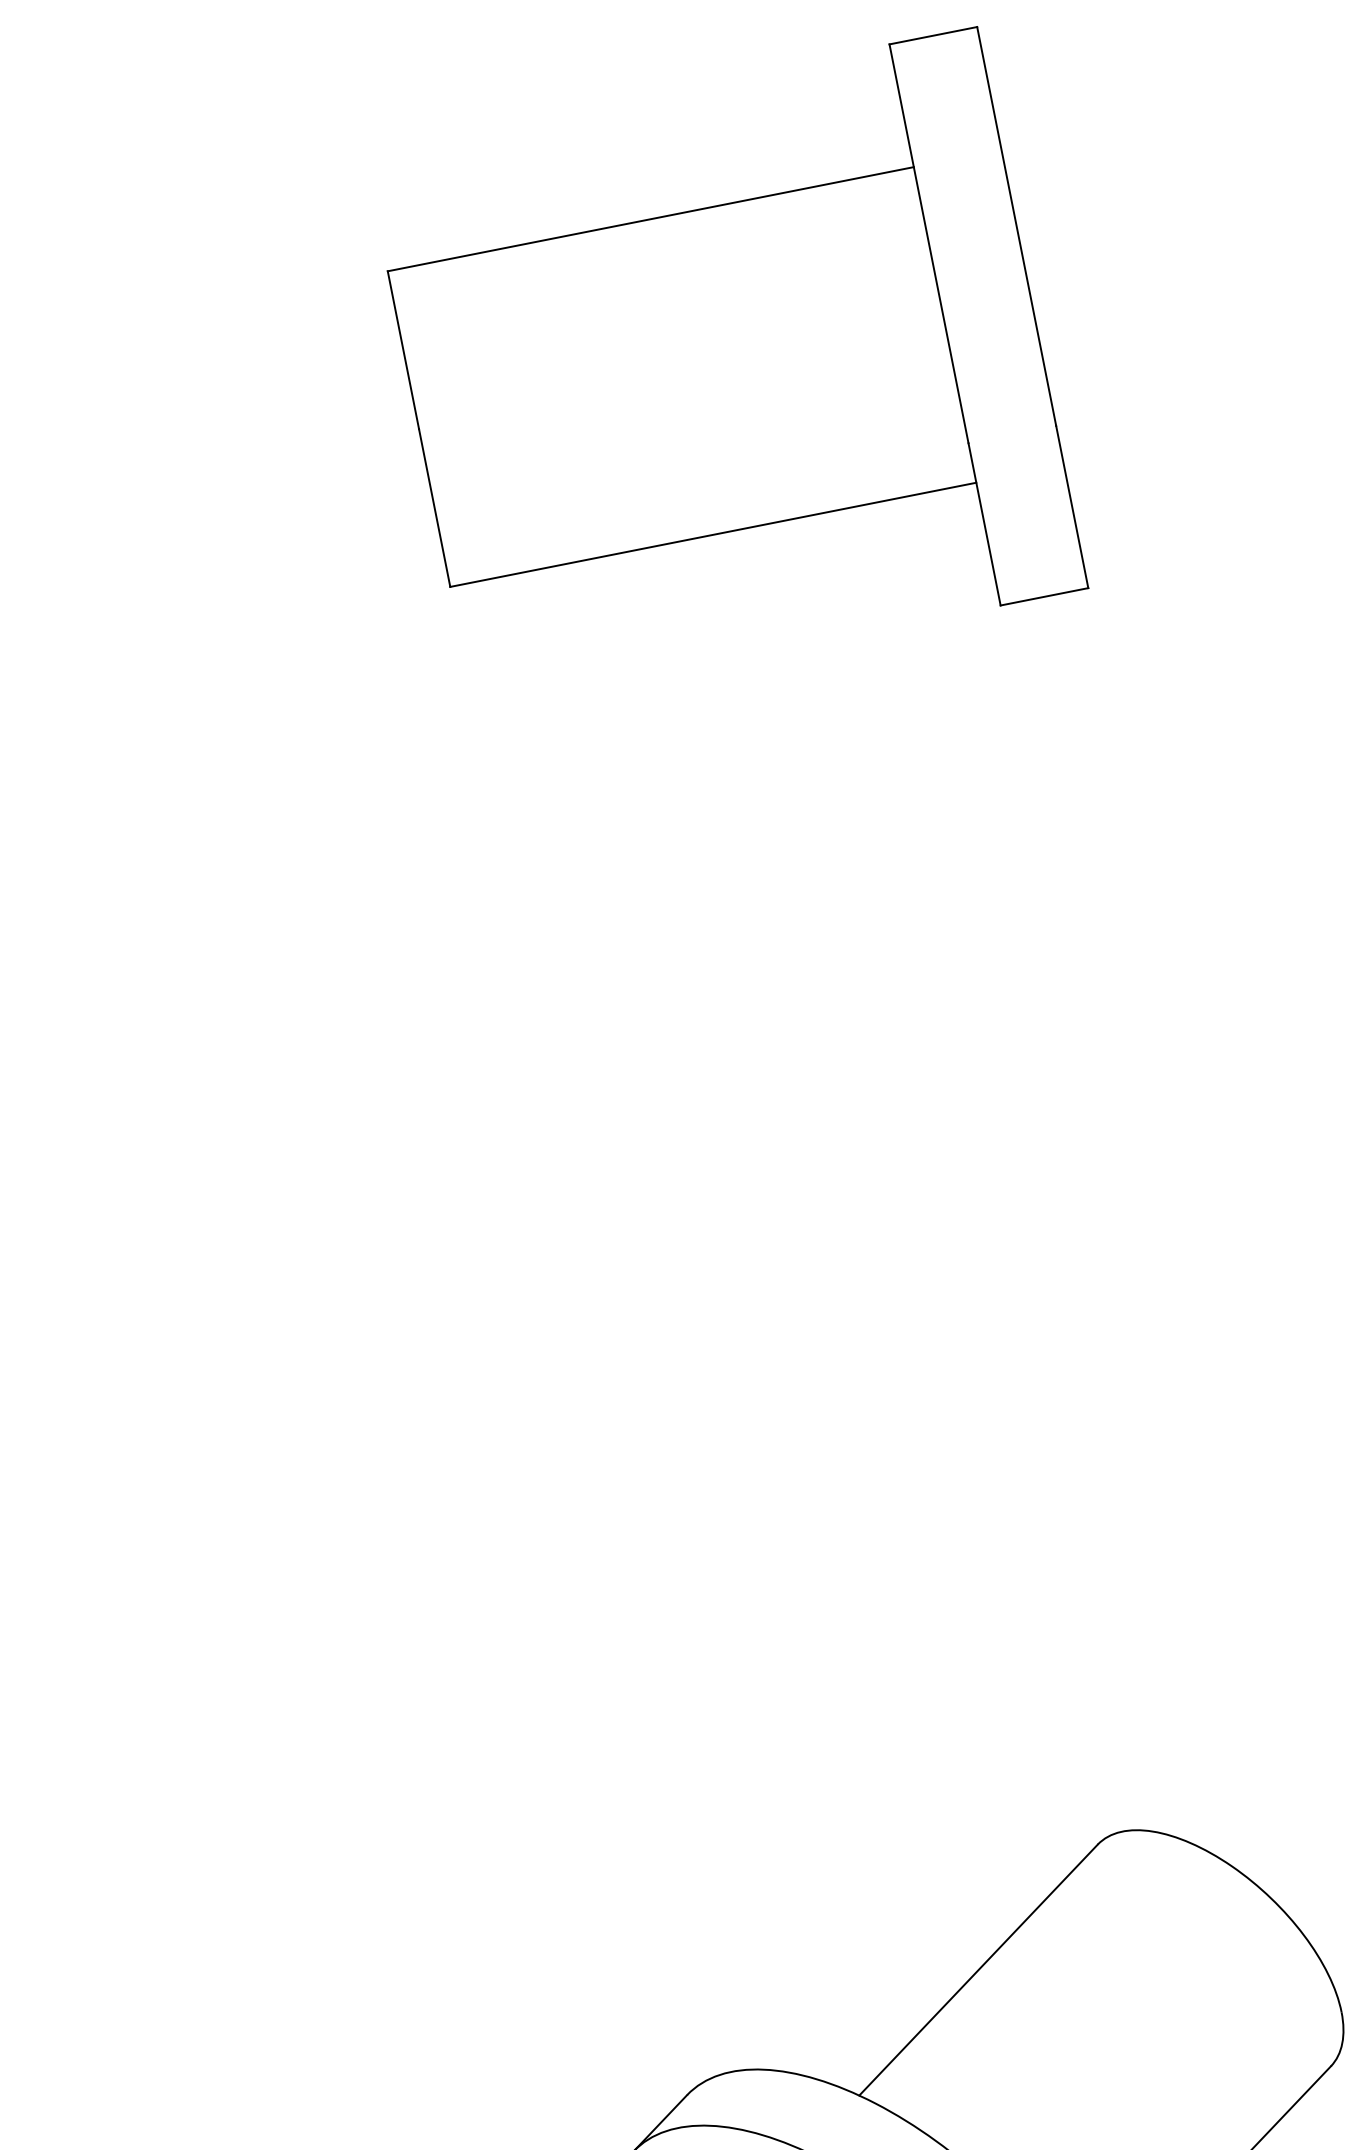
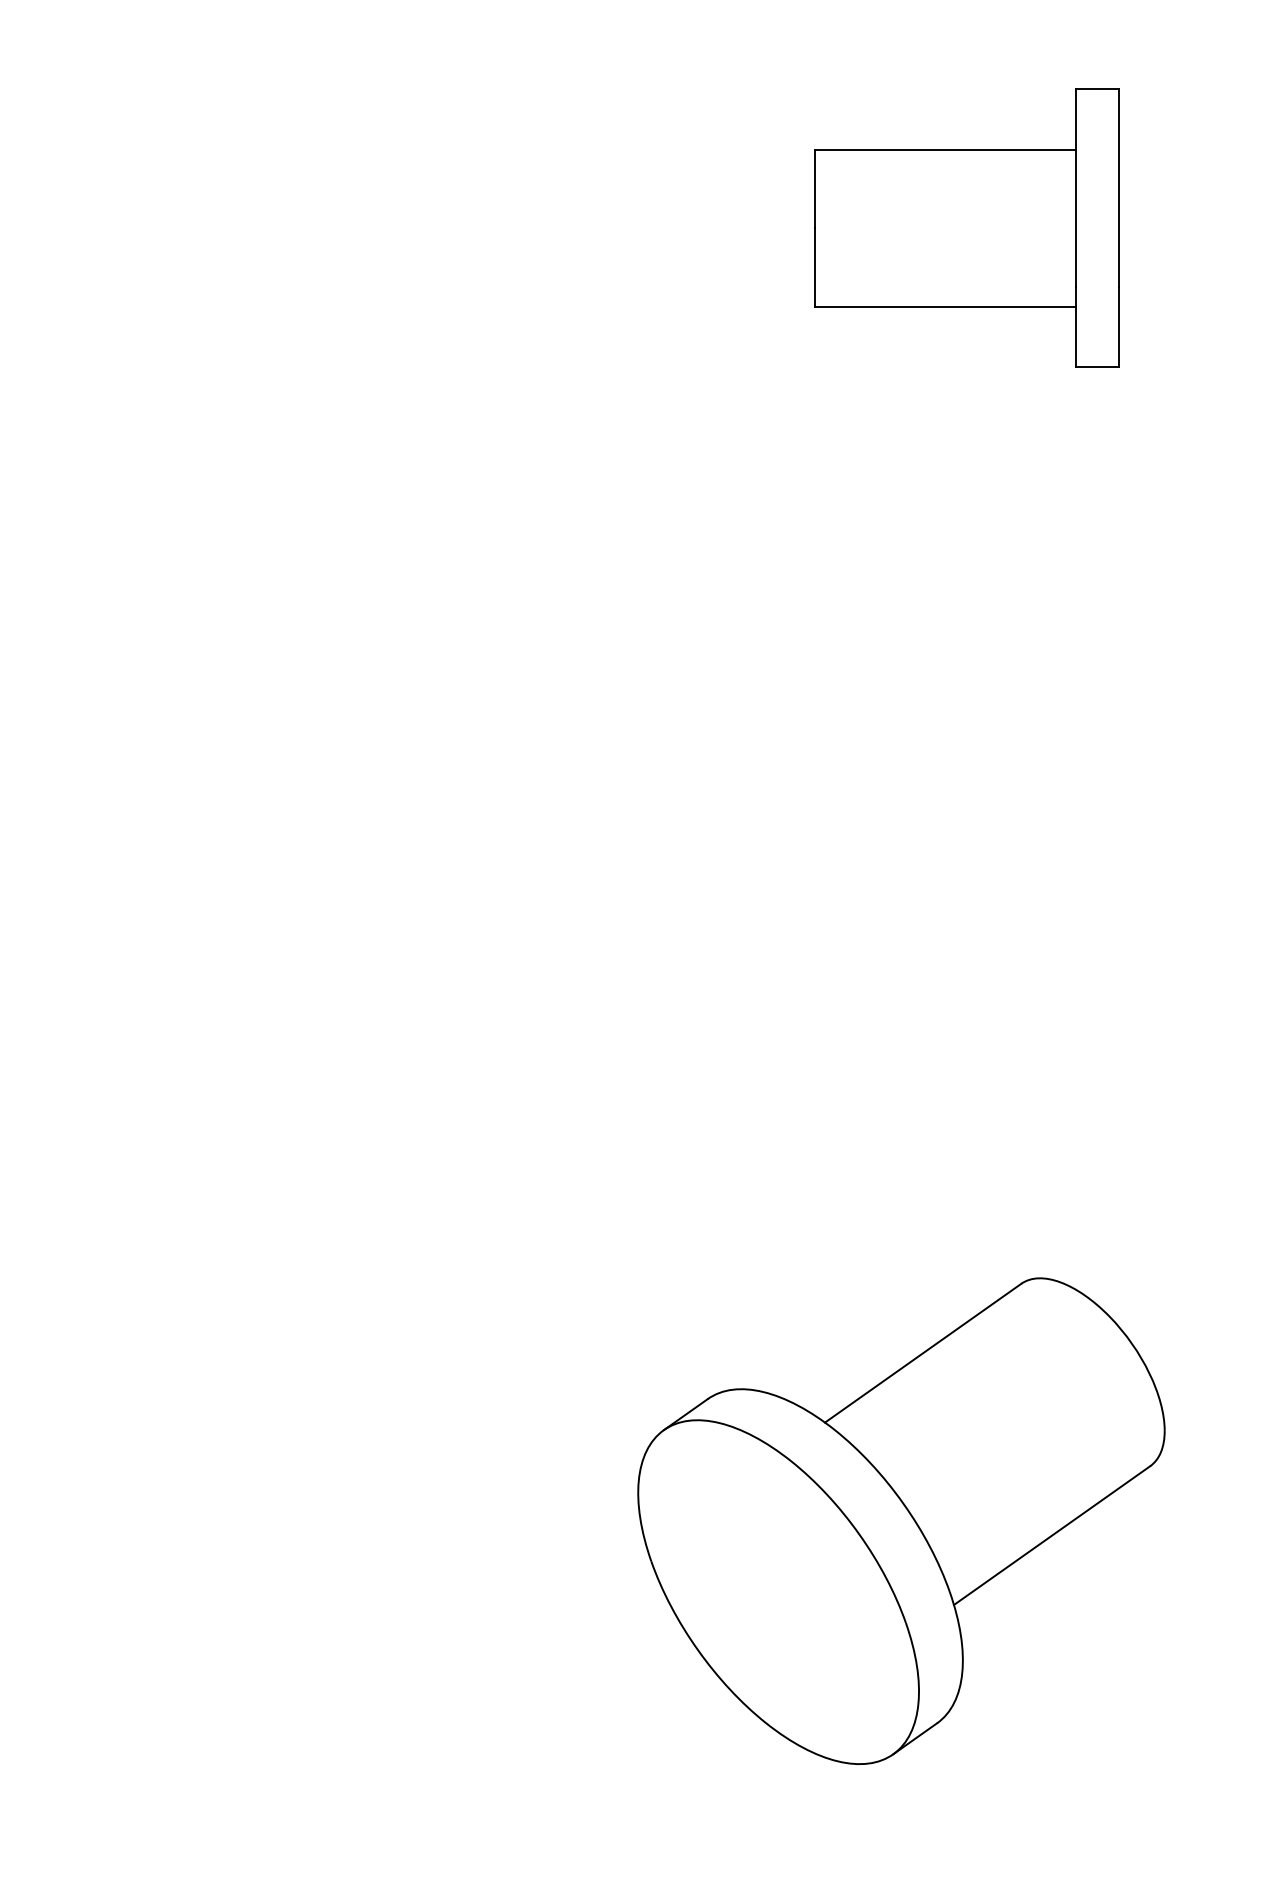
part: (725, 368) -> (966, 228), size x0.7

